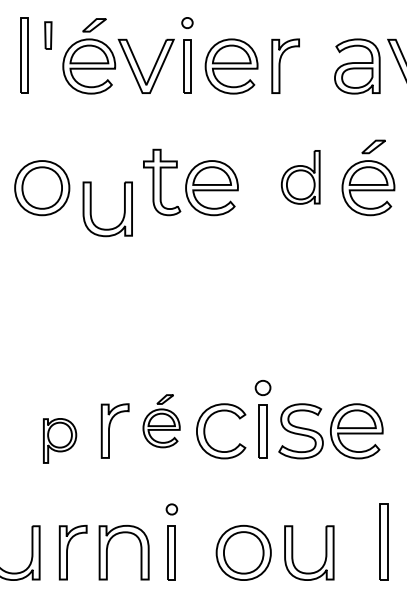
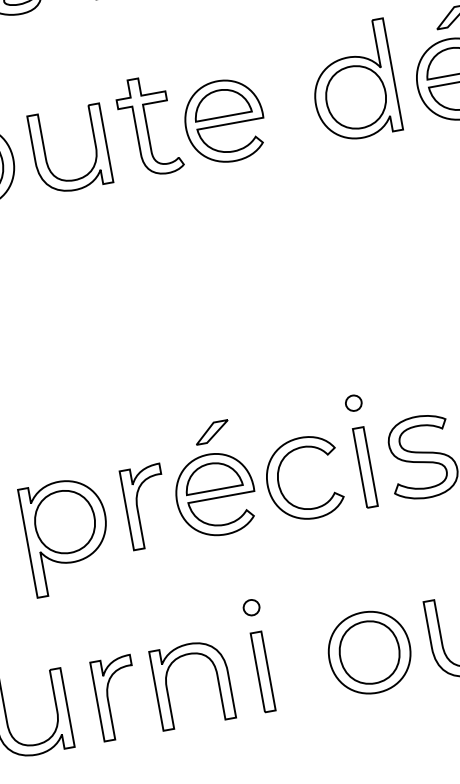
part: (300, 177) -> (352, 81), size x1.43
part: (91, 209) -> (46, 154), moved
part: (262, 387) -> (352, 402), size x0.71
part: (161, 421) -> (212, 480), size x1.43
part: (59, 440) -> (66, 535), size x1.67

